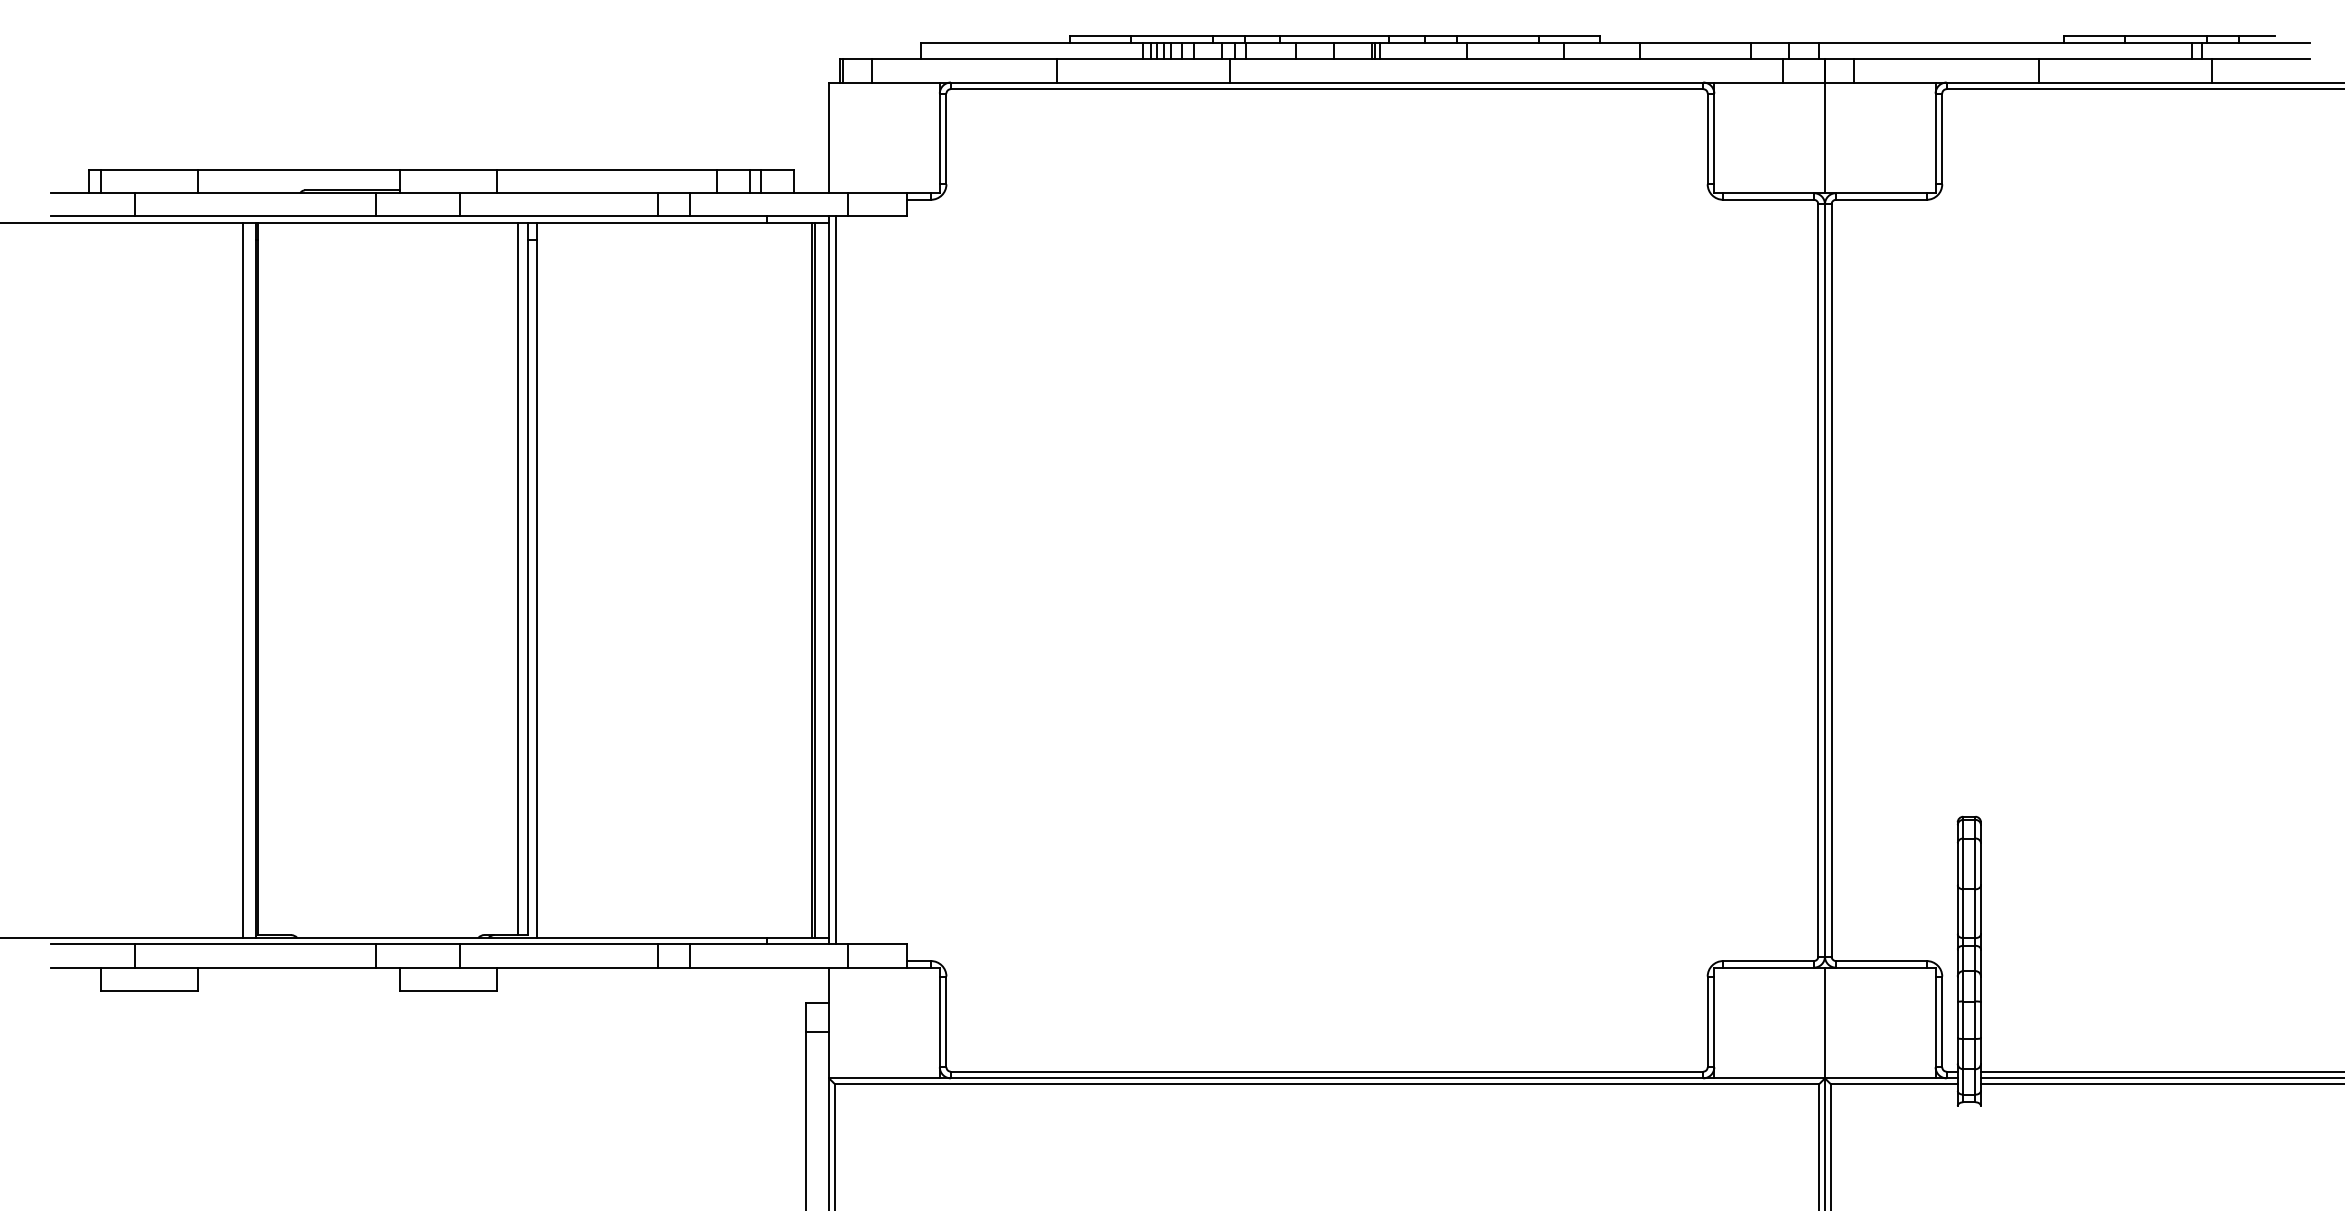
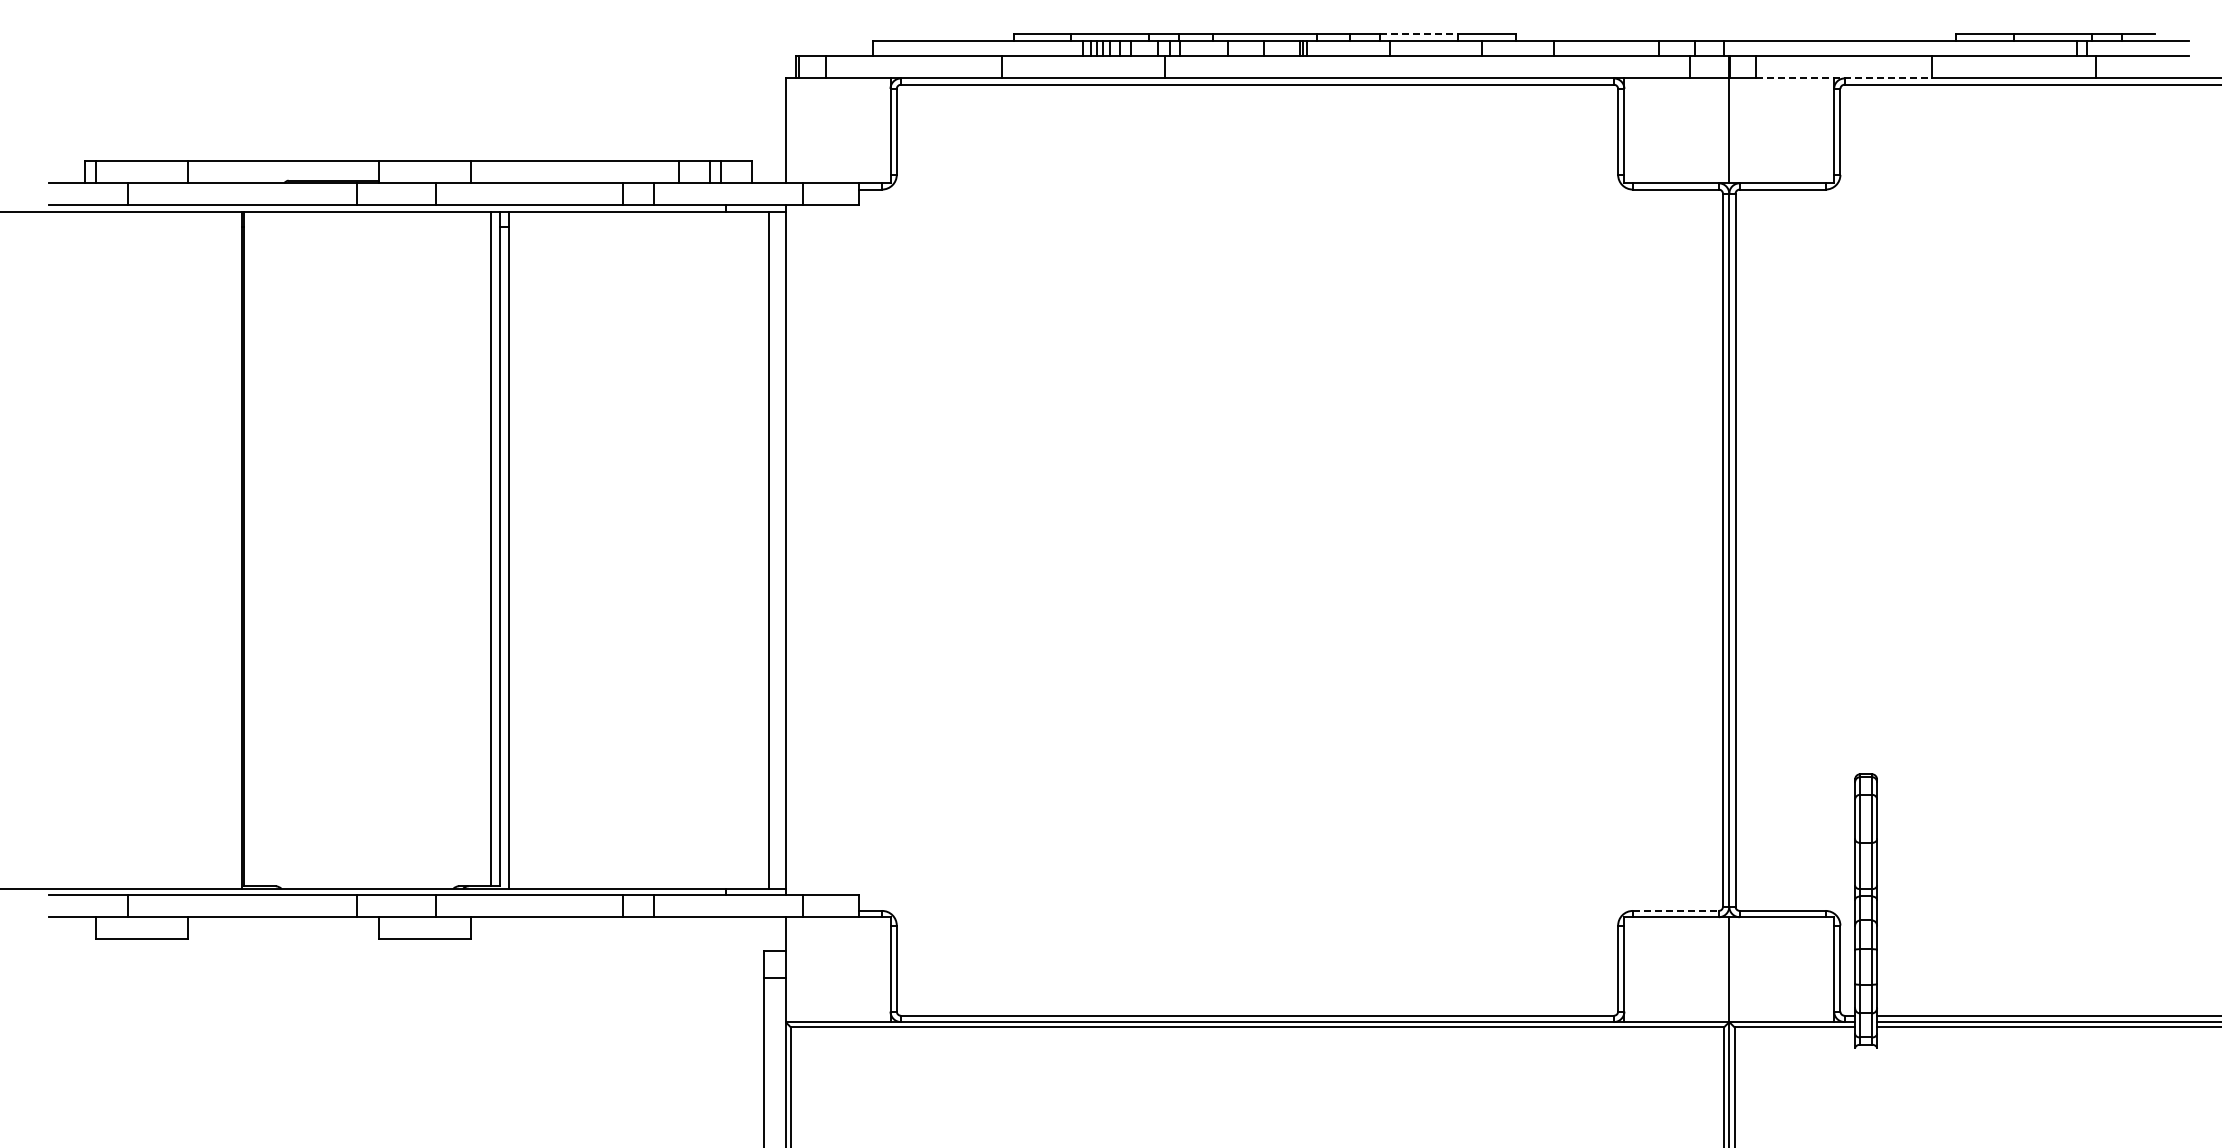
line: (1498, 36) -> (1419, 34), solid -> dashed
line: (1946, 82) -> (1844, 78), solid -> dashed
line: (242, 579) -> (229, 549), removed
line: (815, 579) -> (772, 549), removed
line: (835, 580) -> (791, 550), removed
line: (1768, 960) -> (1675, 910), solid -> dashed

